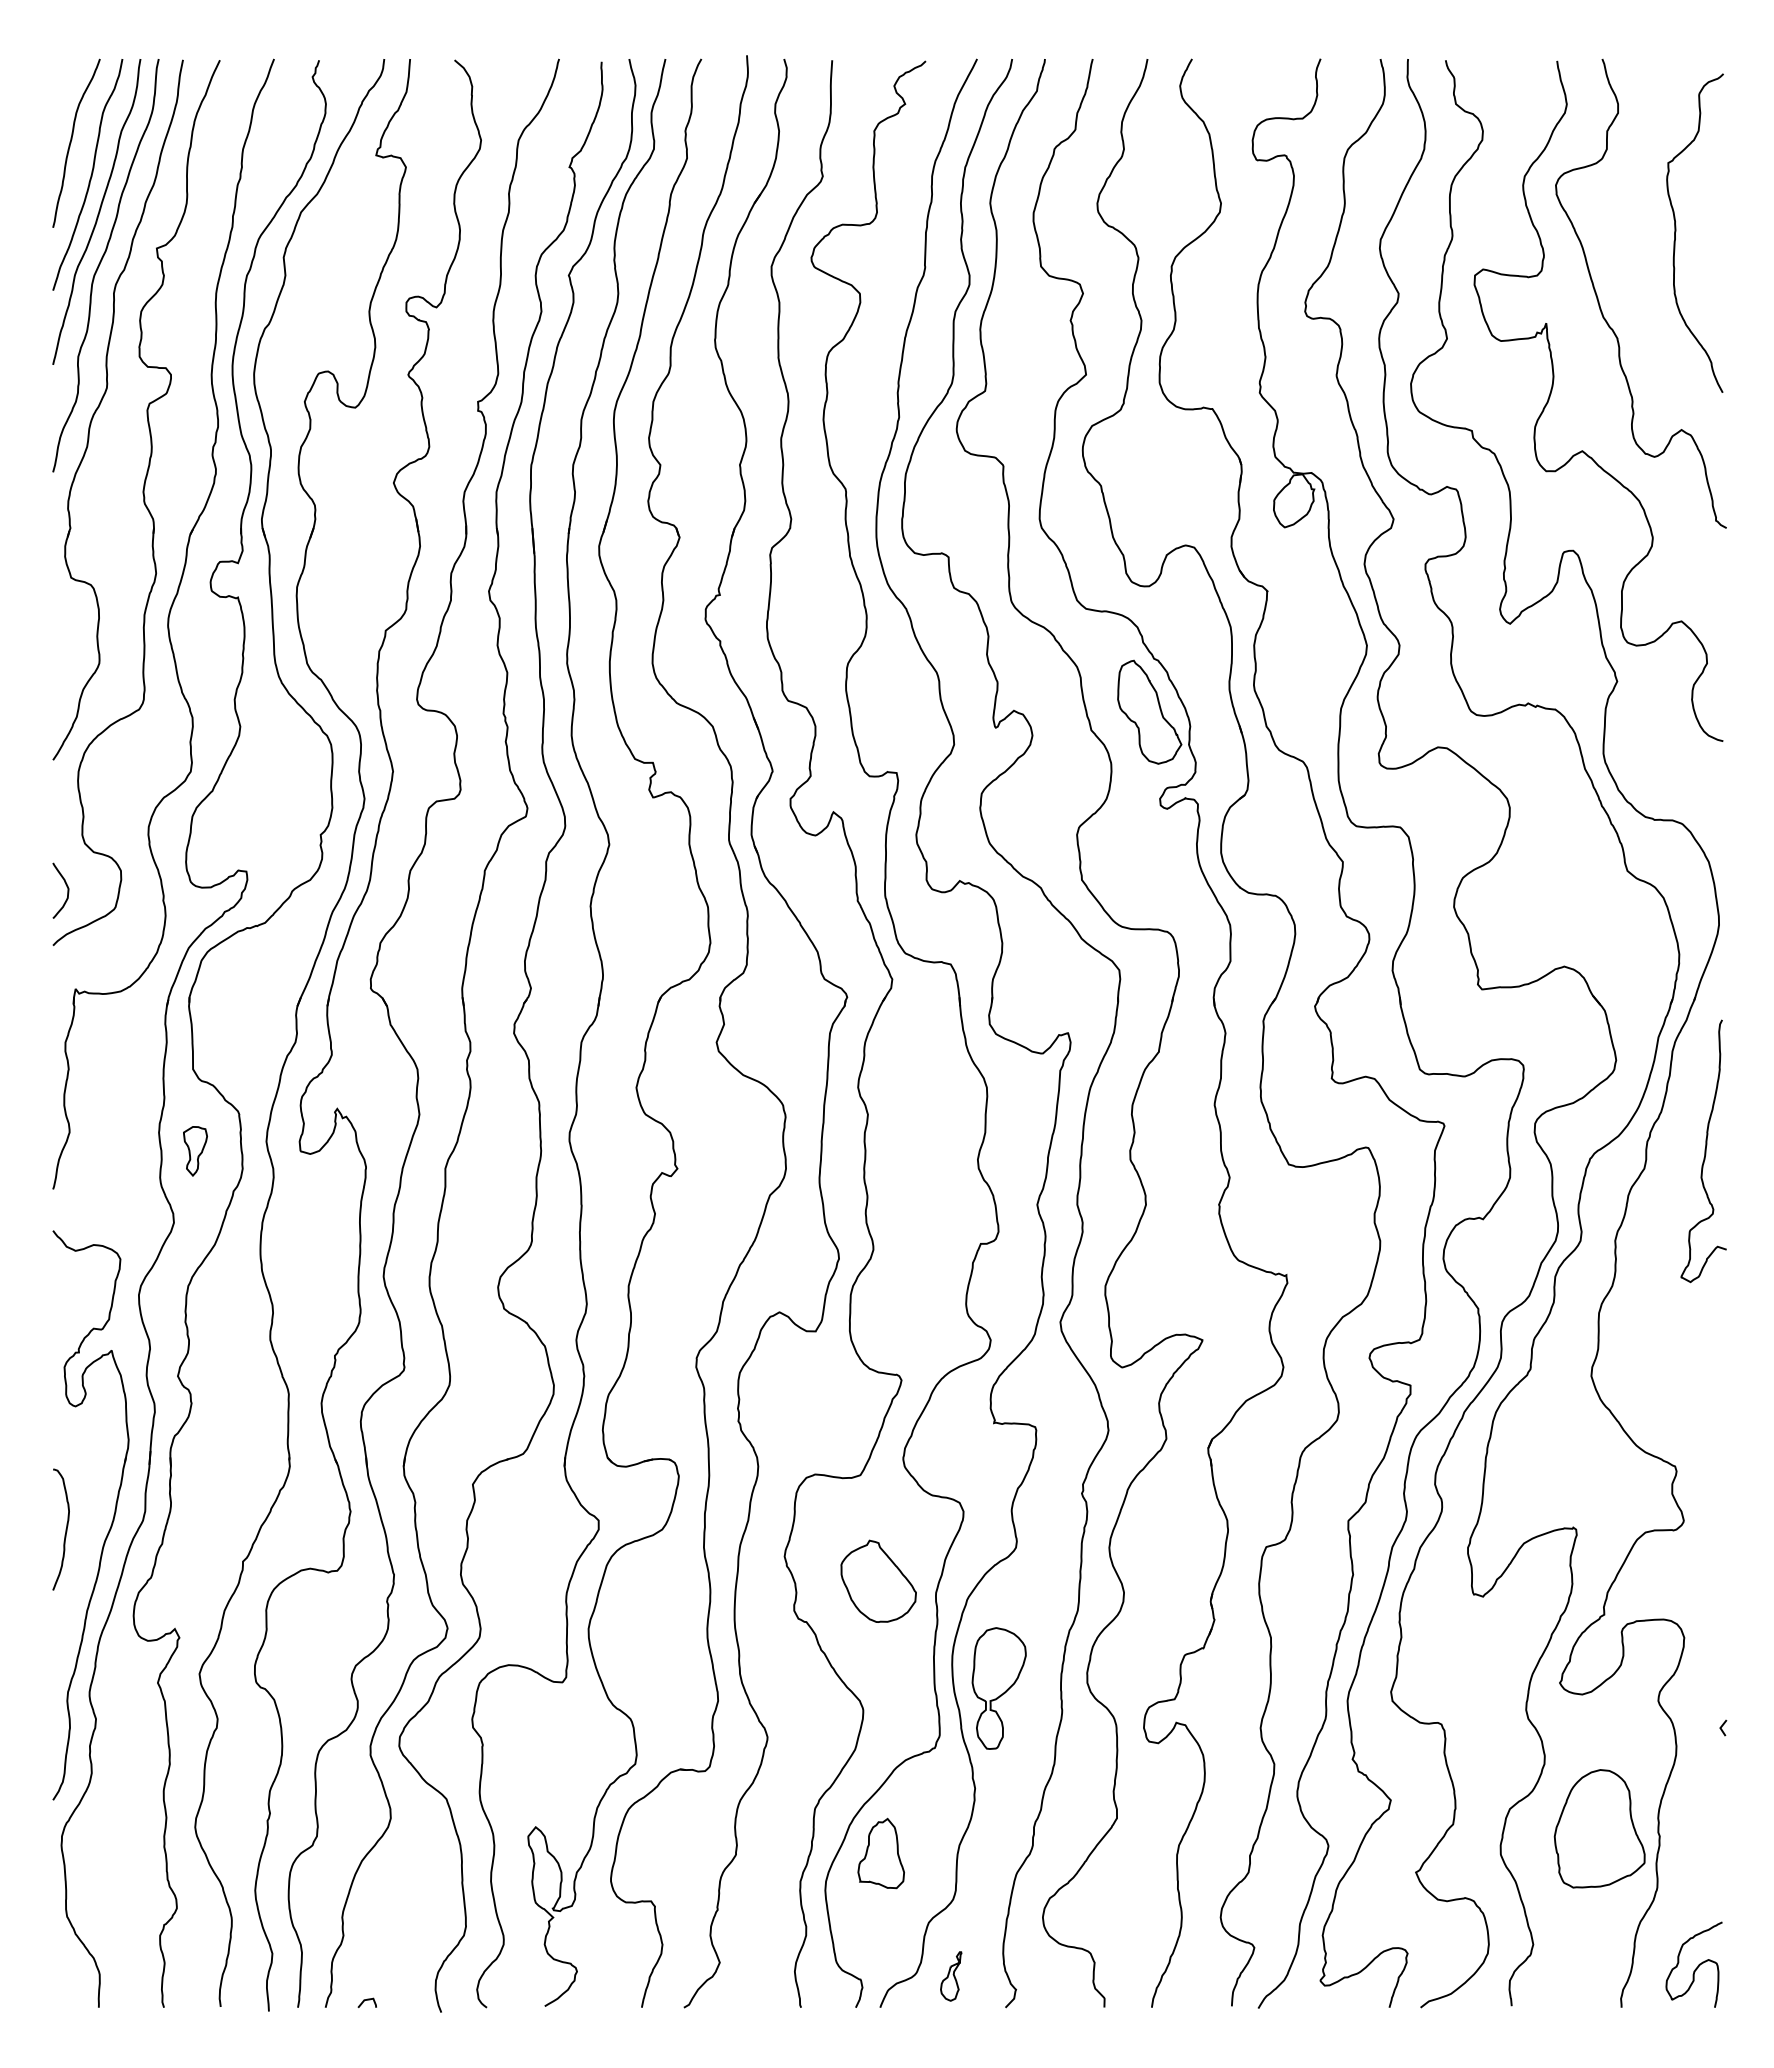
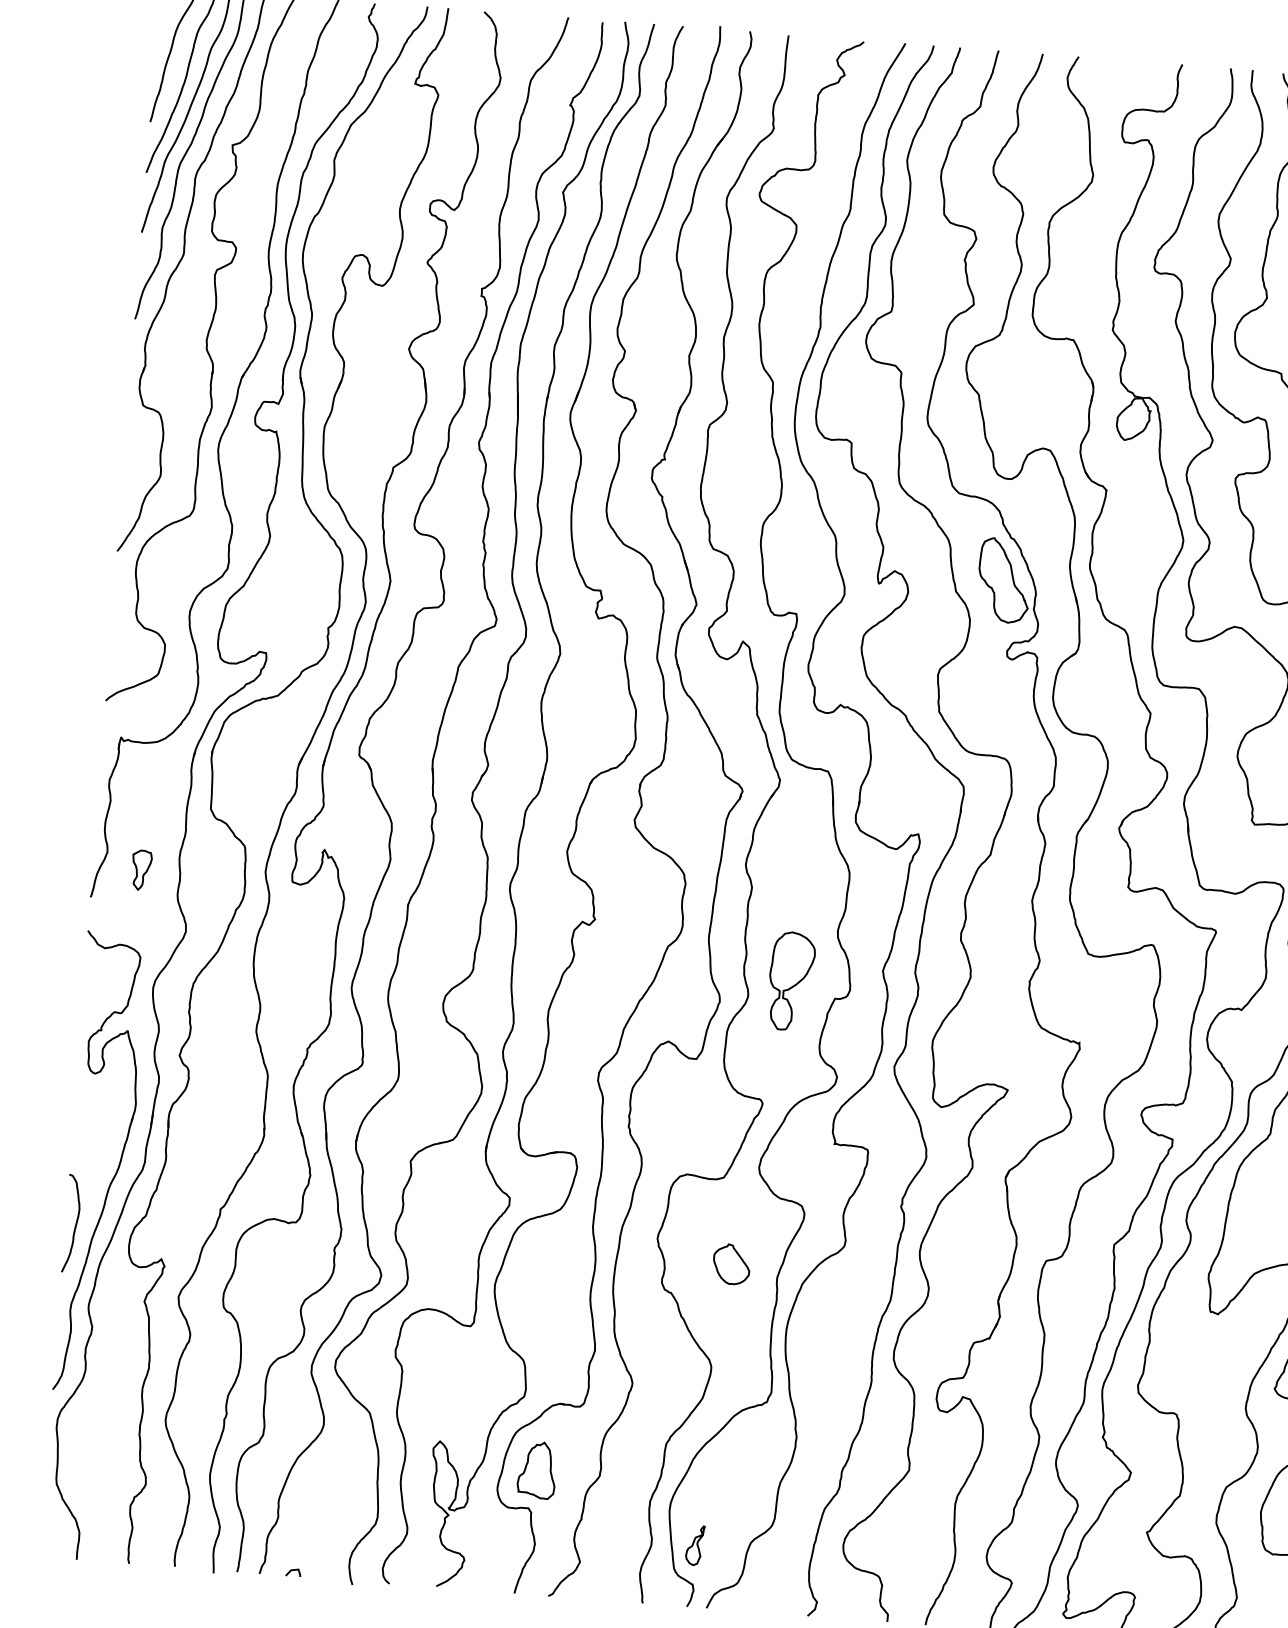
curve: (67, 890) -> (120, 657), removed
part: (195, 1151) -> (141, 870), moved
curve: (65, 1529) -> (75, 1223), moved
part: (878, 1580) -> (731, 1263), size x0.6
part: (998, 1688) -> (790, 981), moved
part: (880, 1853) -> (536, 1470), moved
part: (951, 1976) -> (695, 1545), moved

